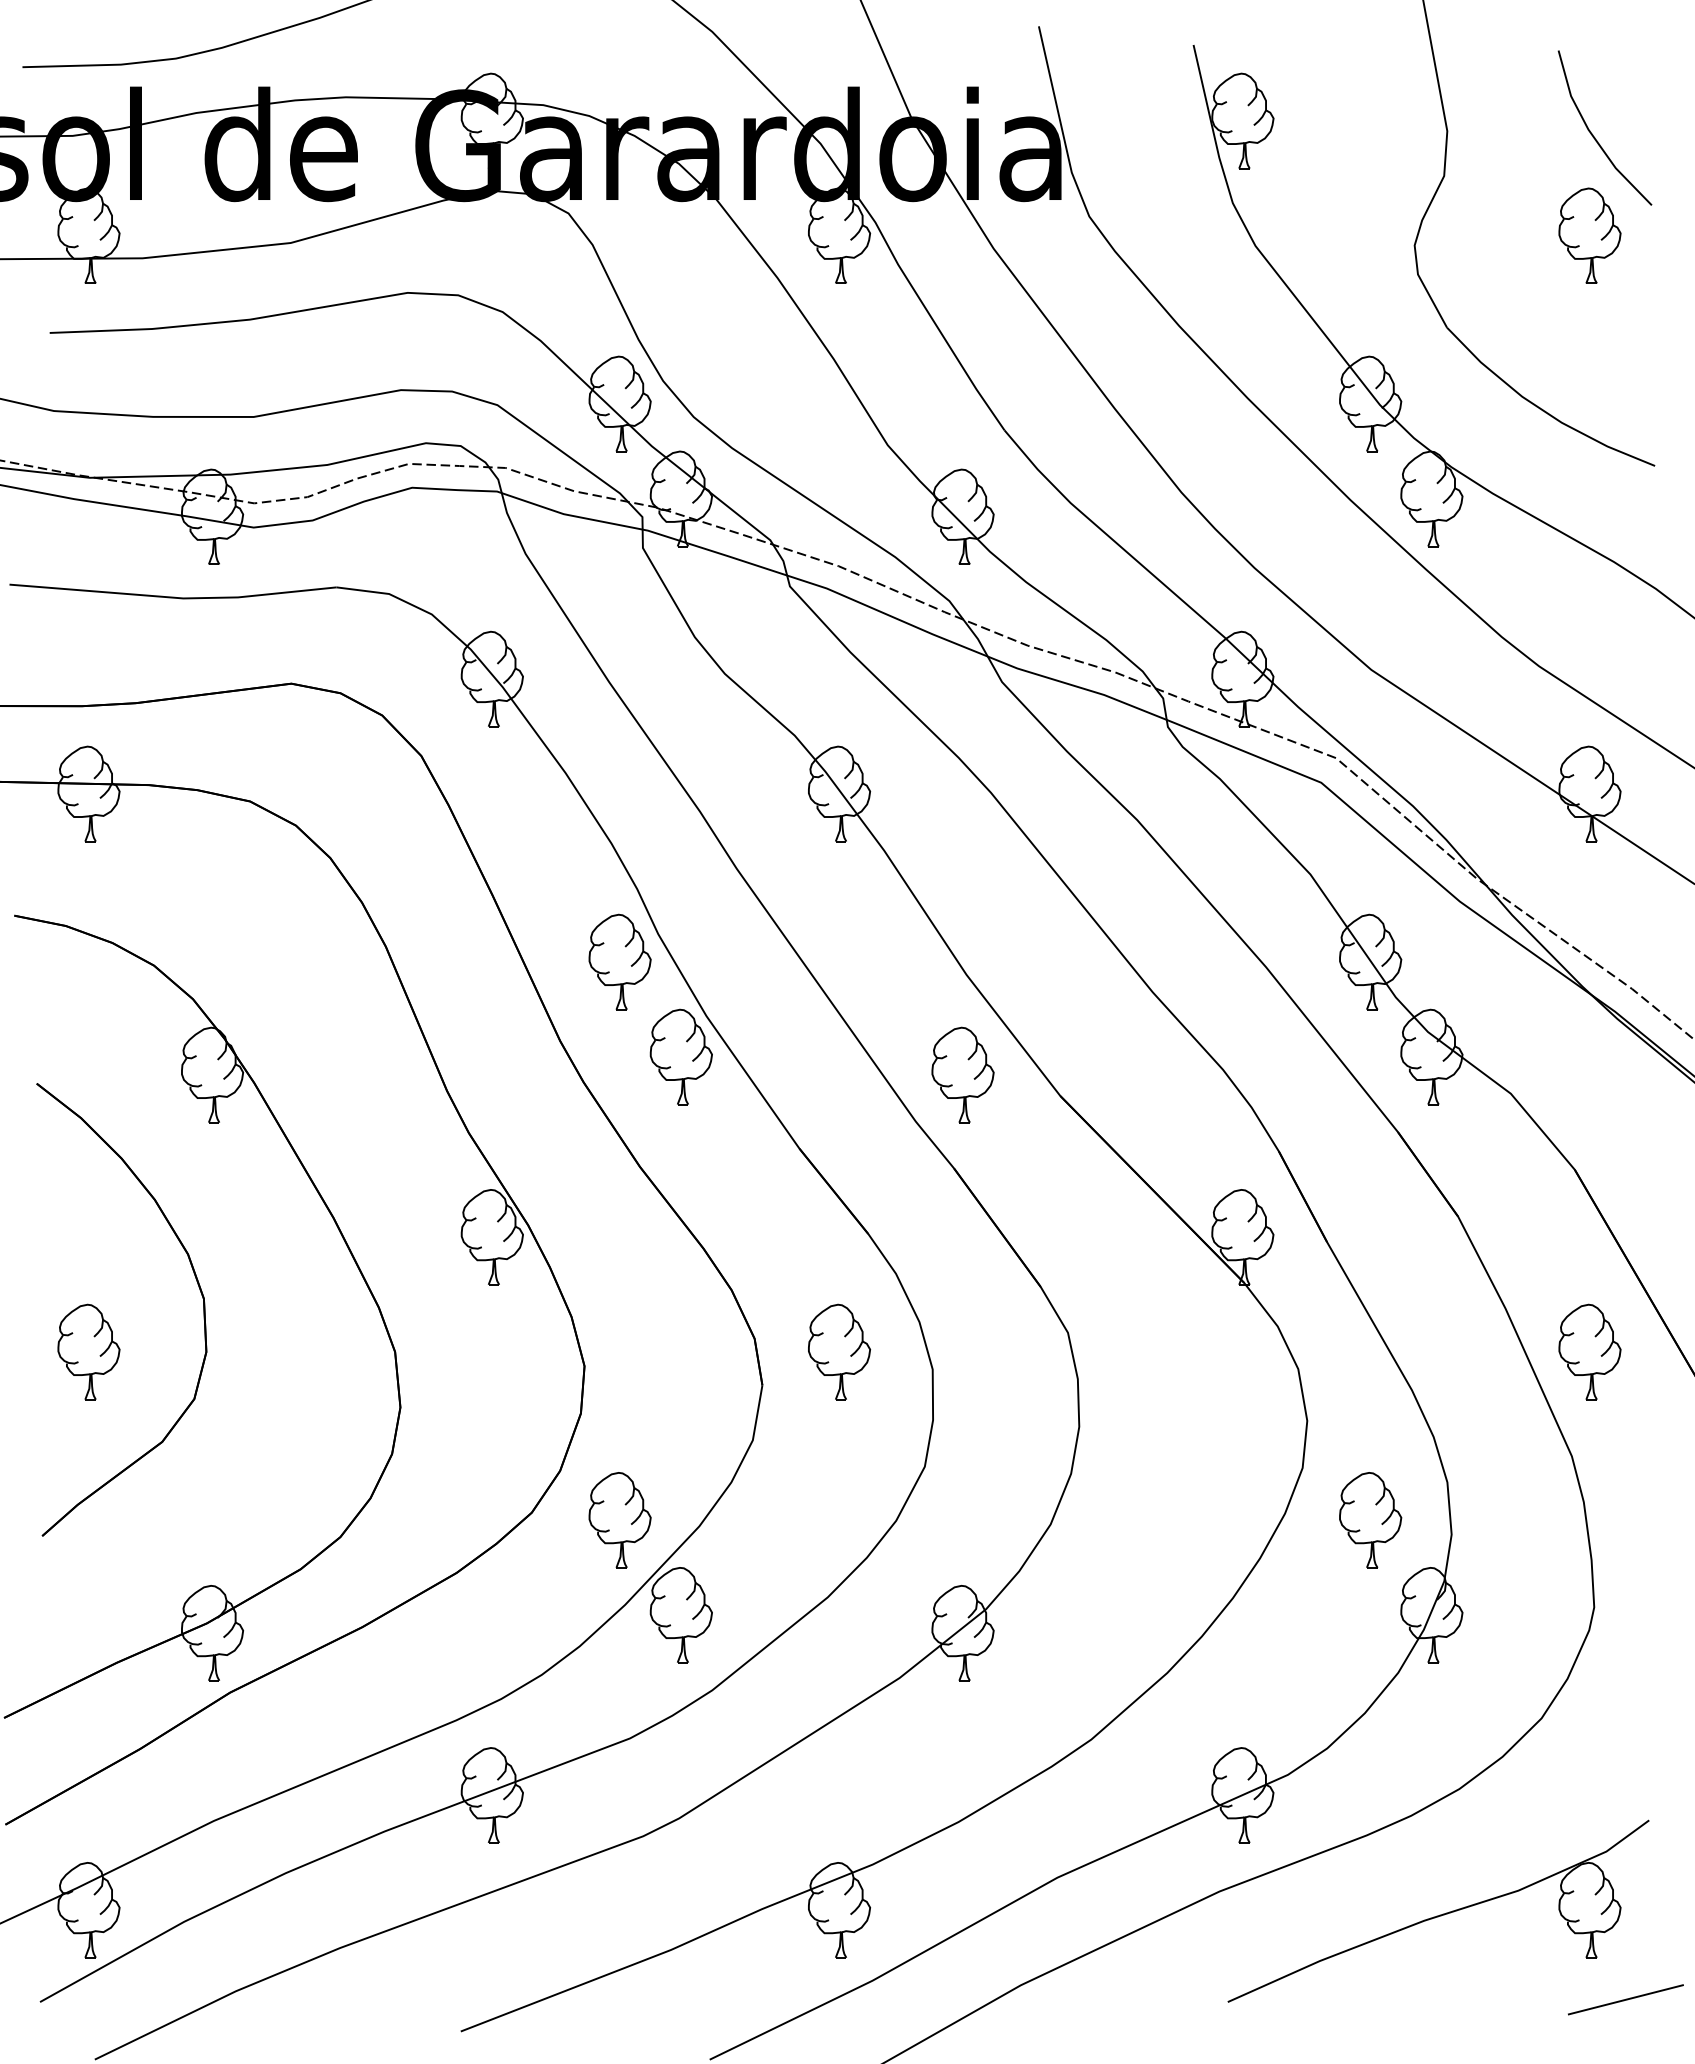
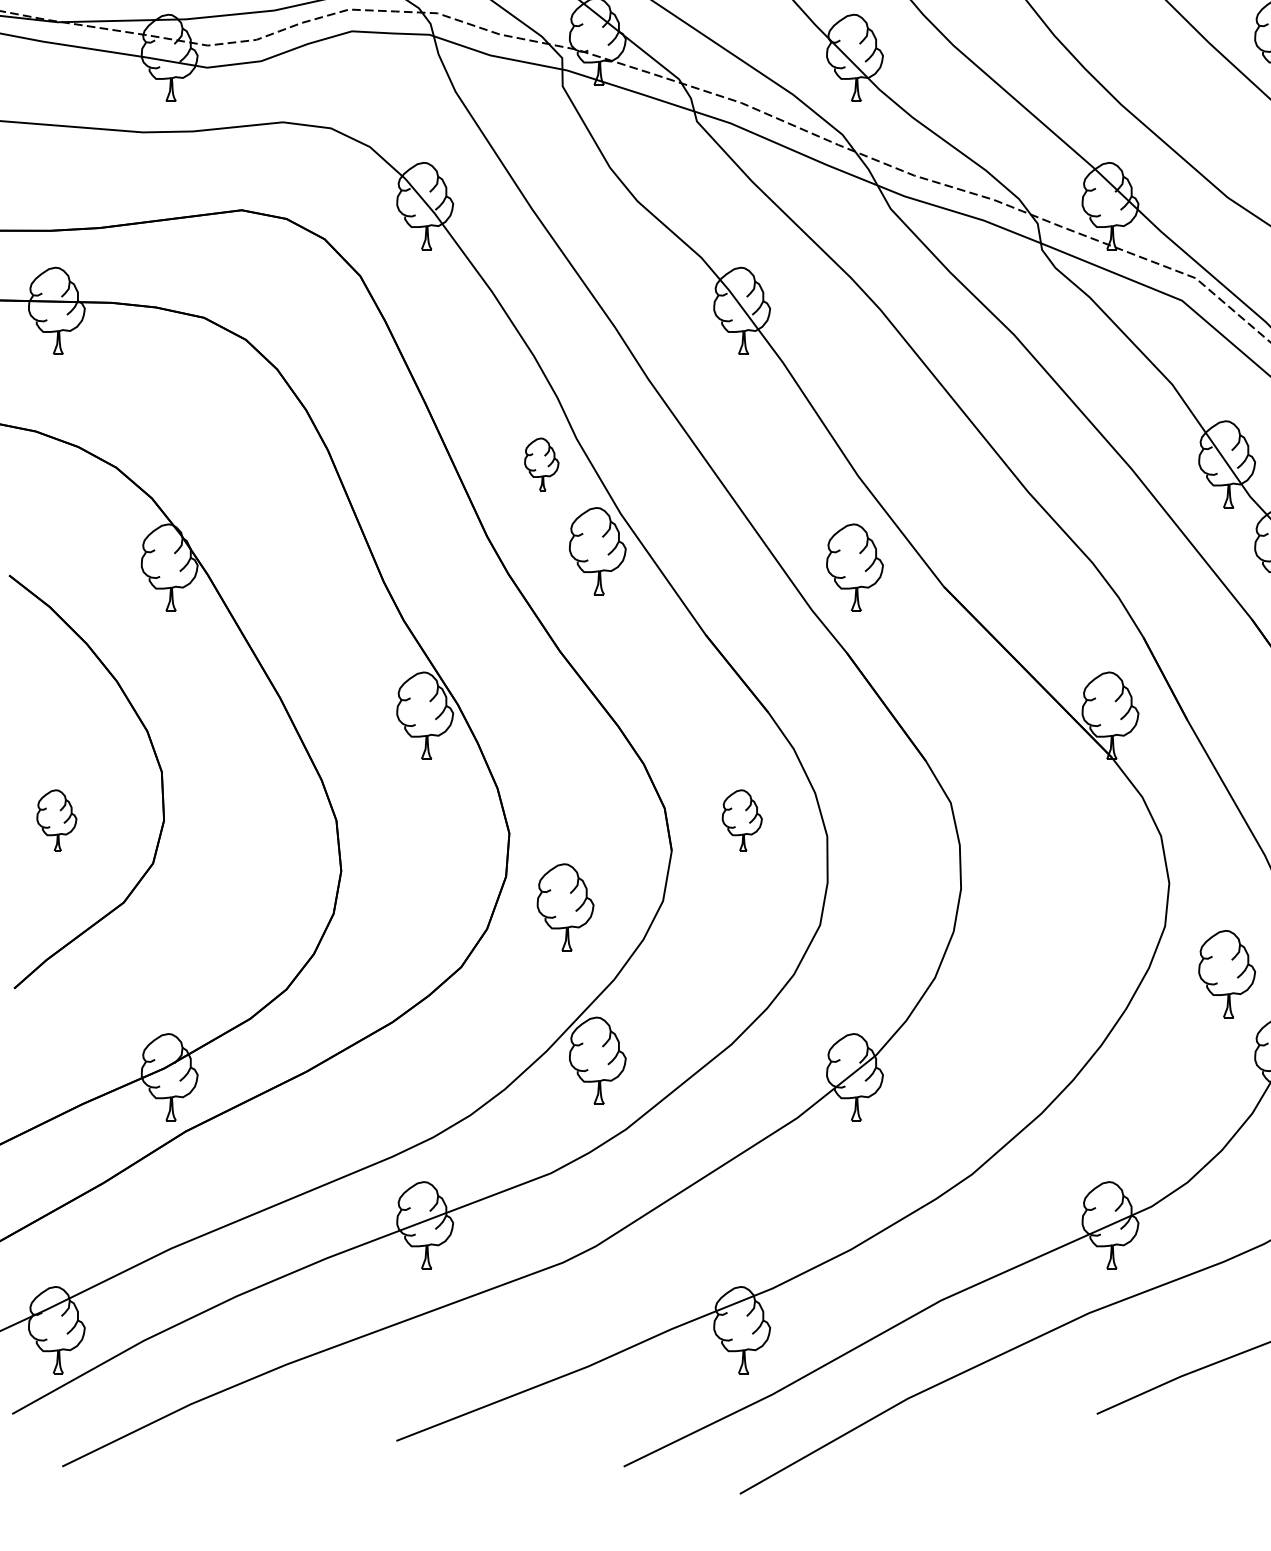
part: (619, 961) -> (541, 463), size x0.6
part: (88, 1351) -> (56, 820), size x0.7
part: (839, 1351) -> (742, 820), size x0.7
part: (619, 1520) -> (565, 907), moved

